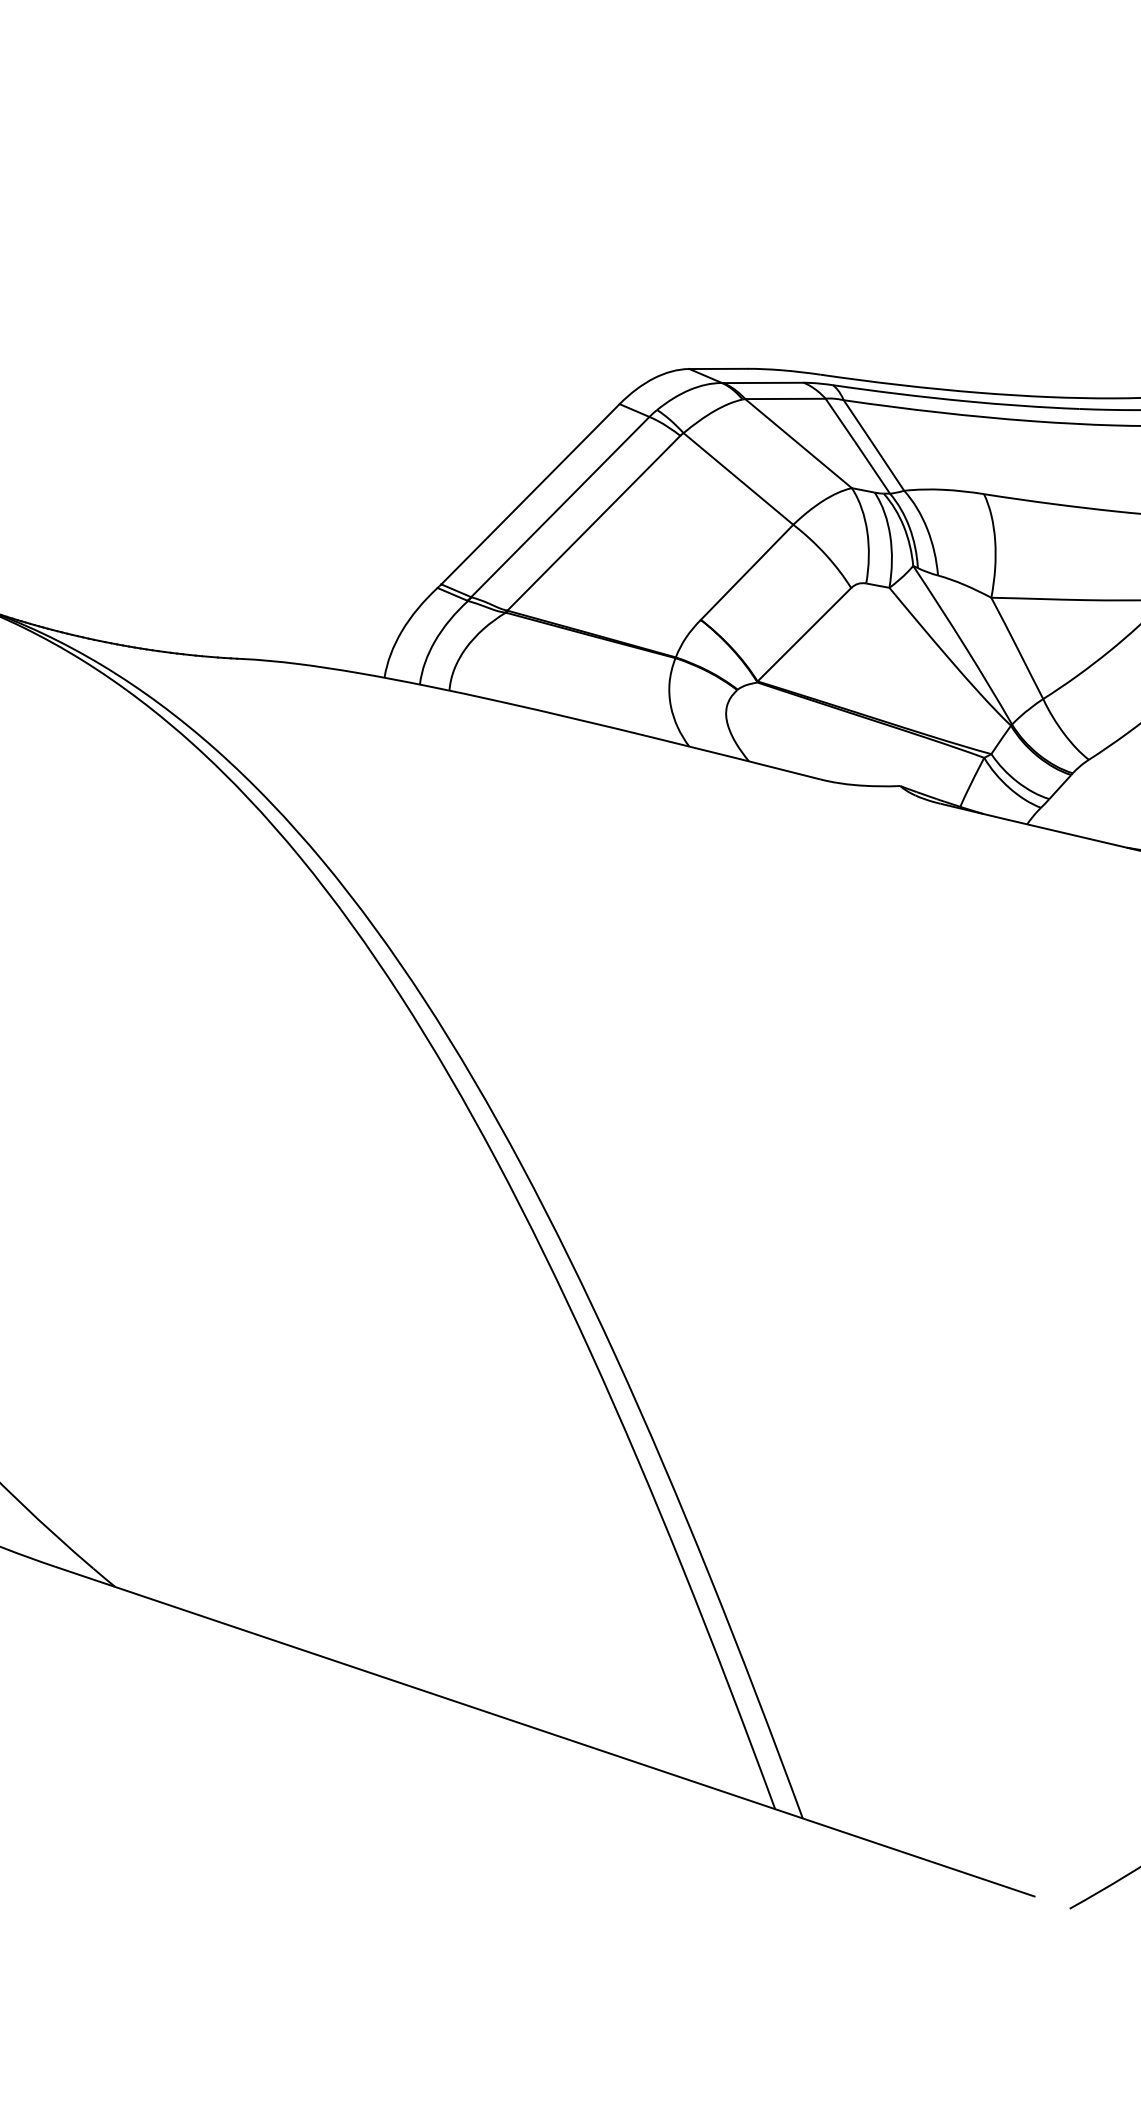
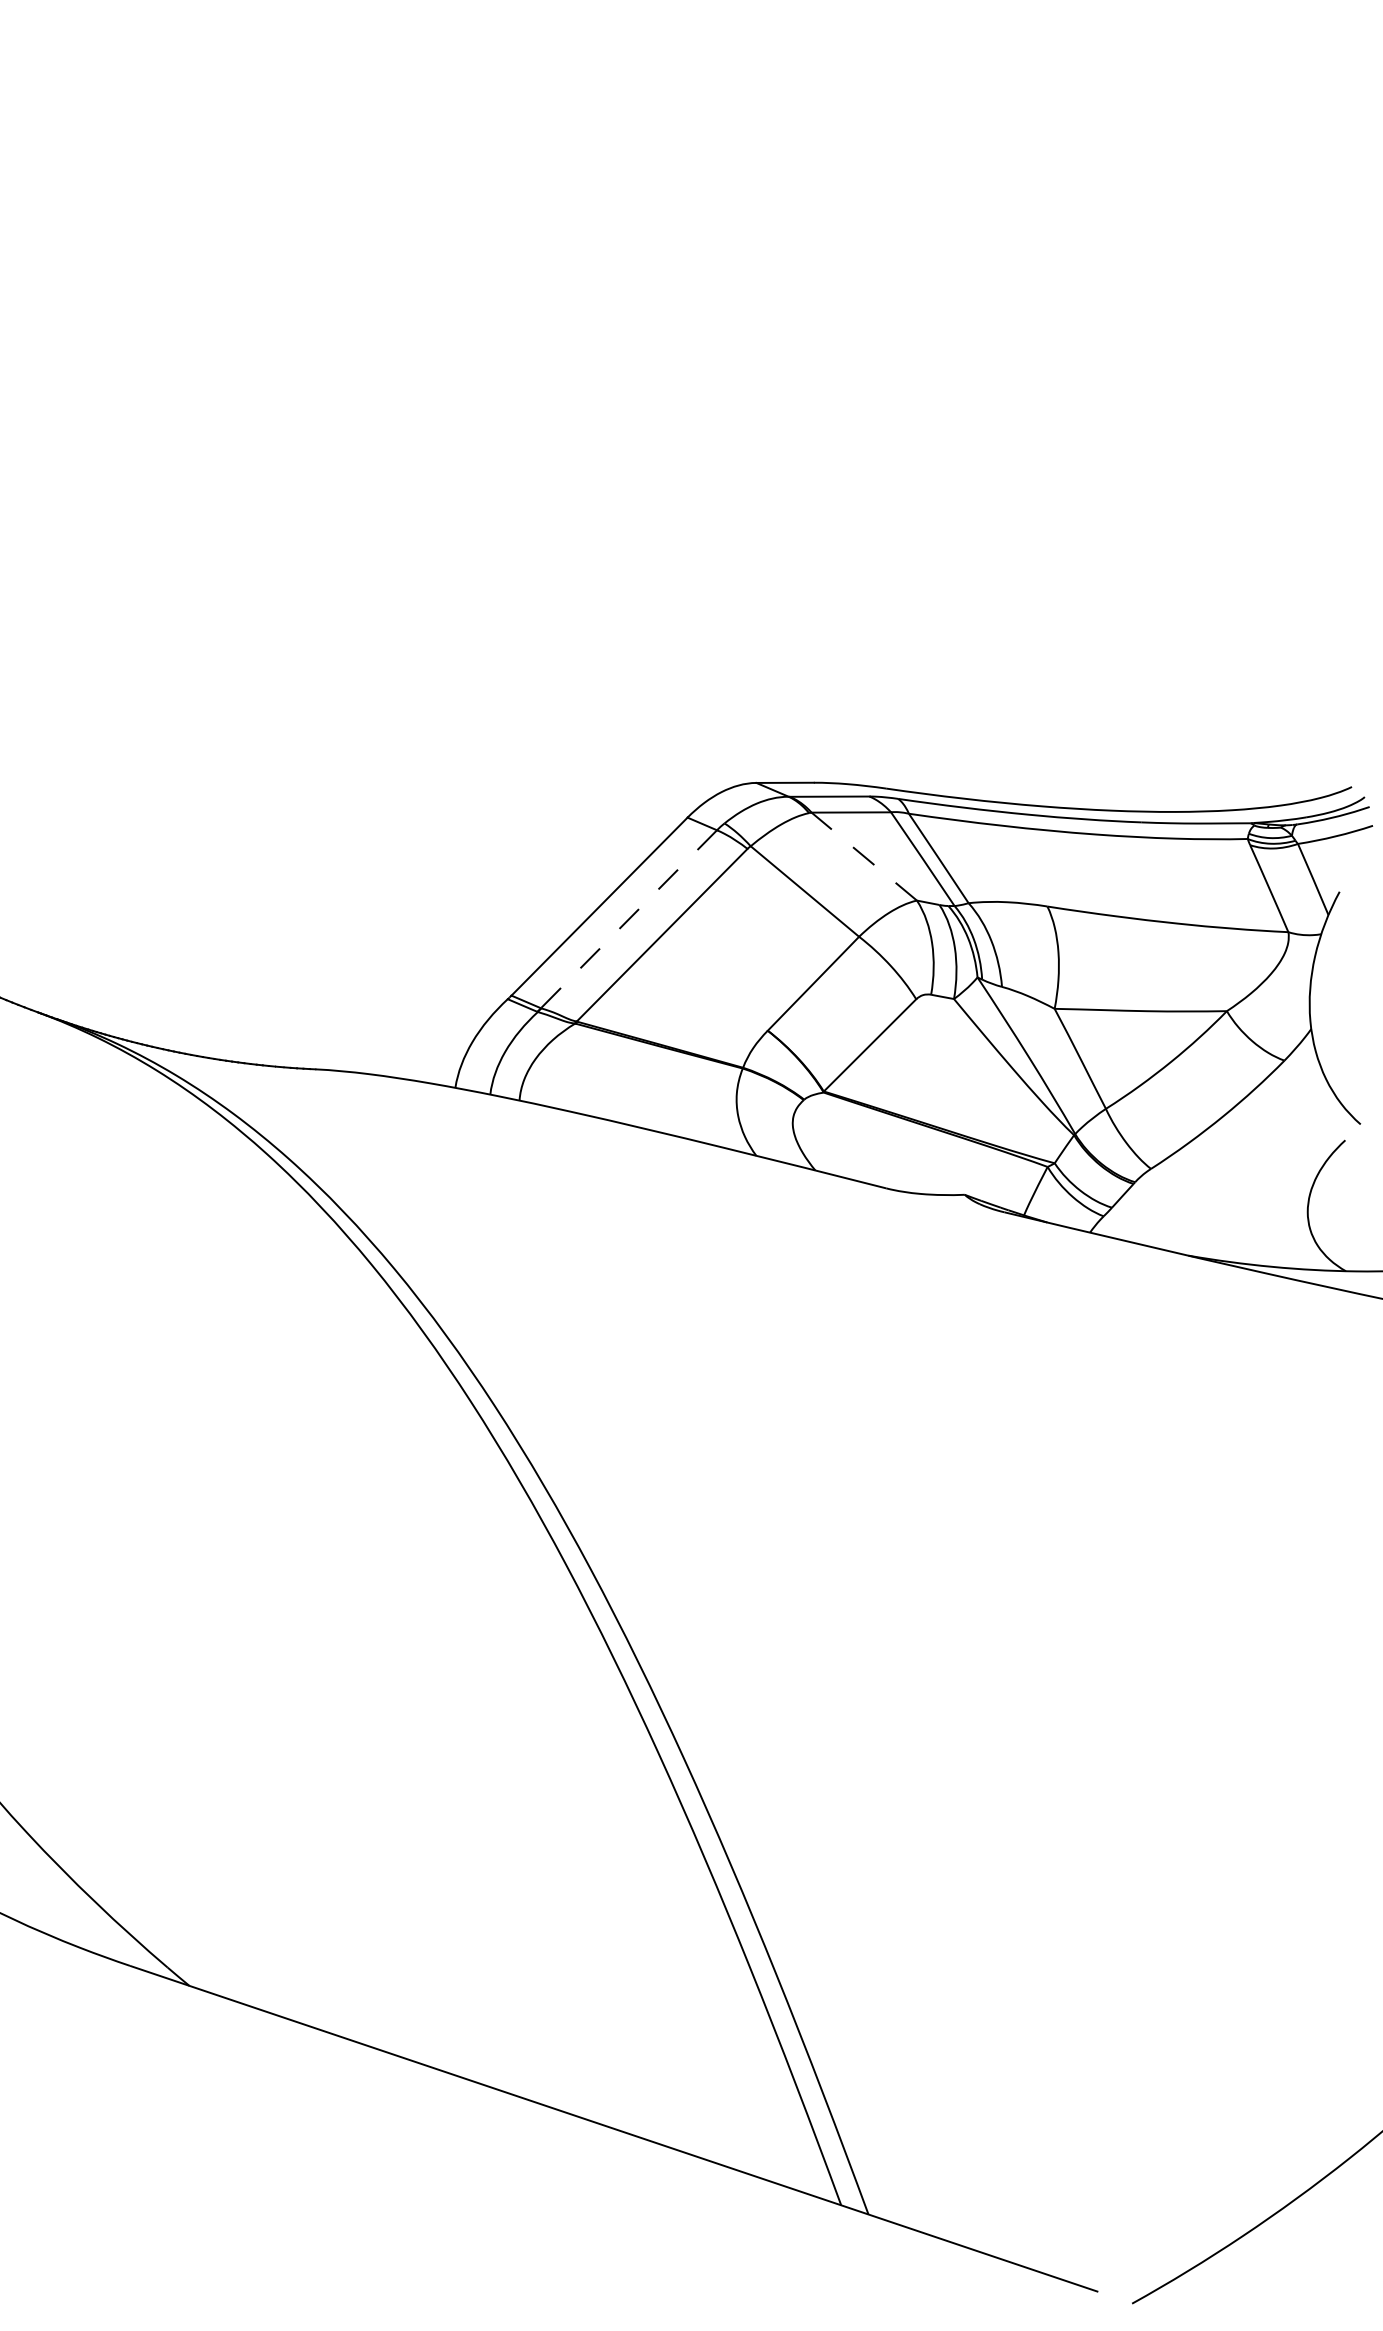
line: (798, 443) -> (864, 856), solid -> dashed
line: (559, 507) -> (628, 919), solid -> dashed

